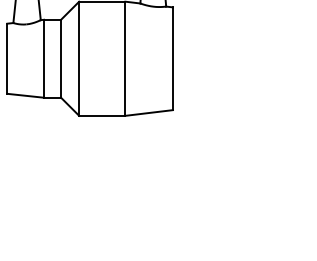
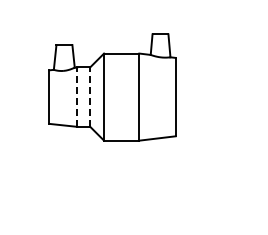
line: (44, 59) -> (77, 97), solid -> dashed
line: (61, 59) -> (90, 97), solid -> dashed

